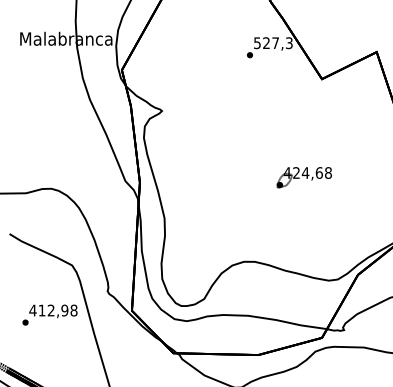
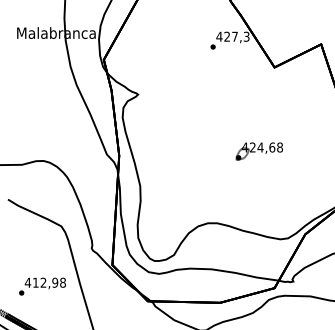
text: (257, 43) -> (219, 37), 527,3 -> 427,3
text: (49, 314) -> (42, 286), moved

